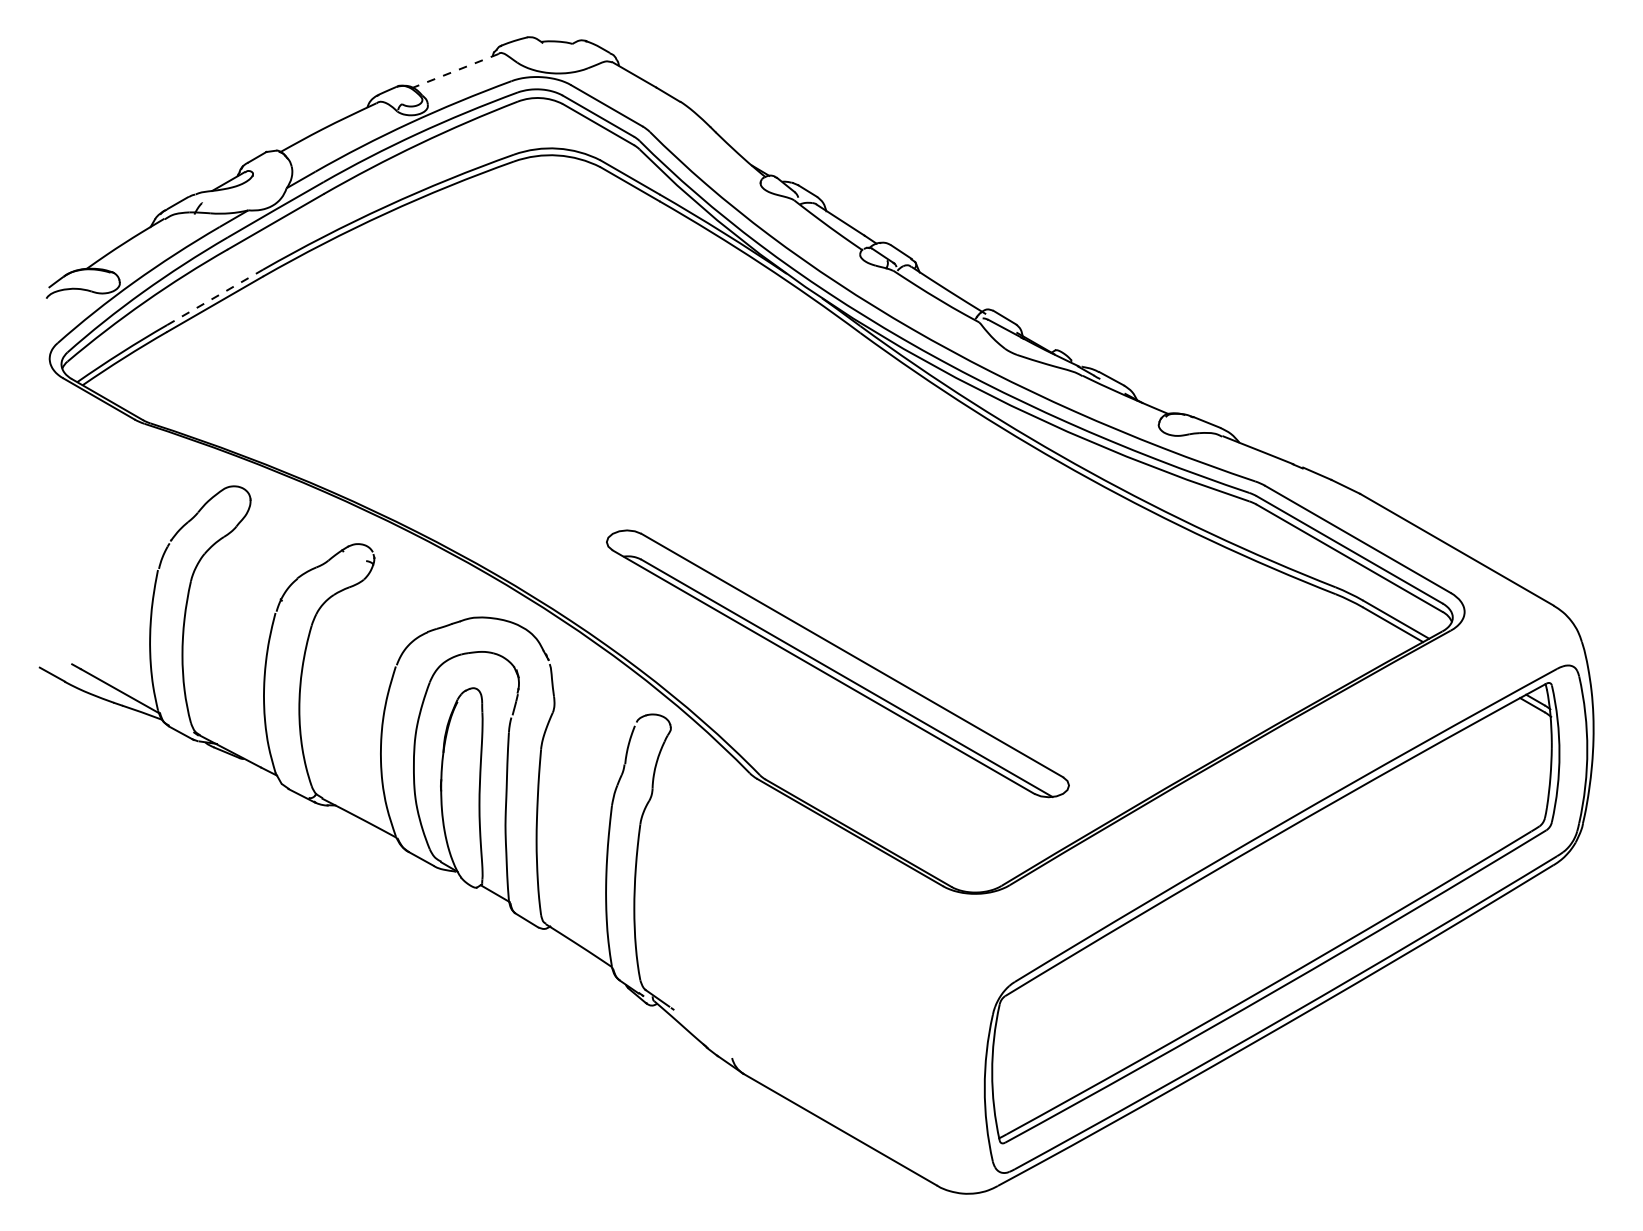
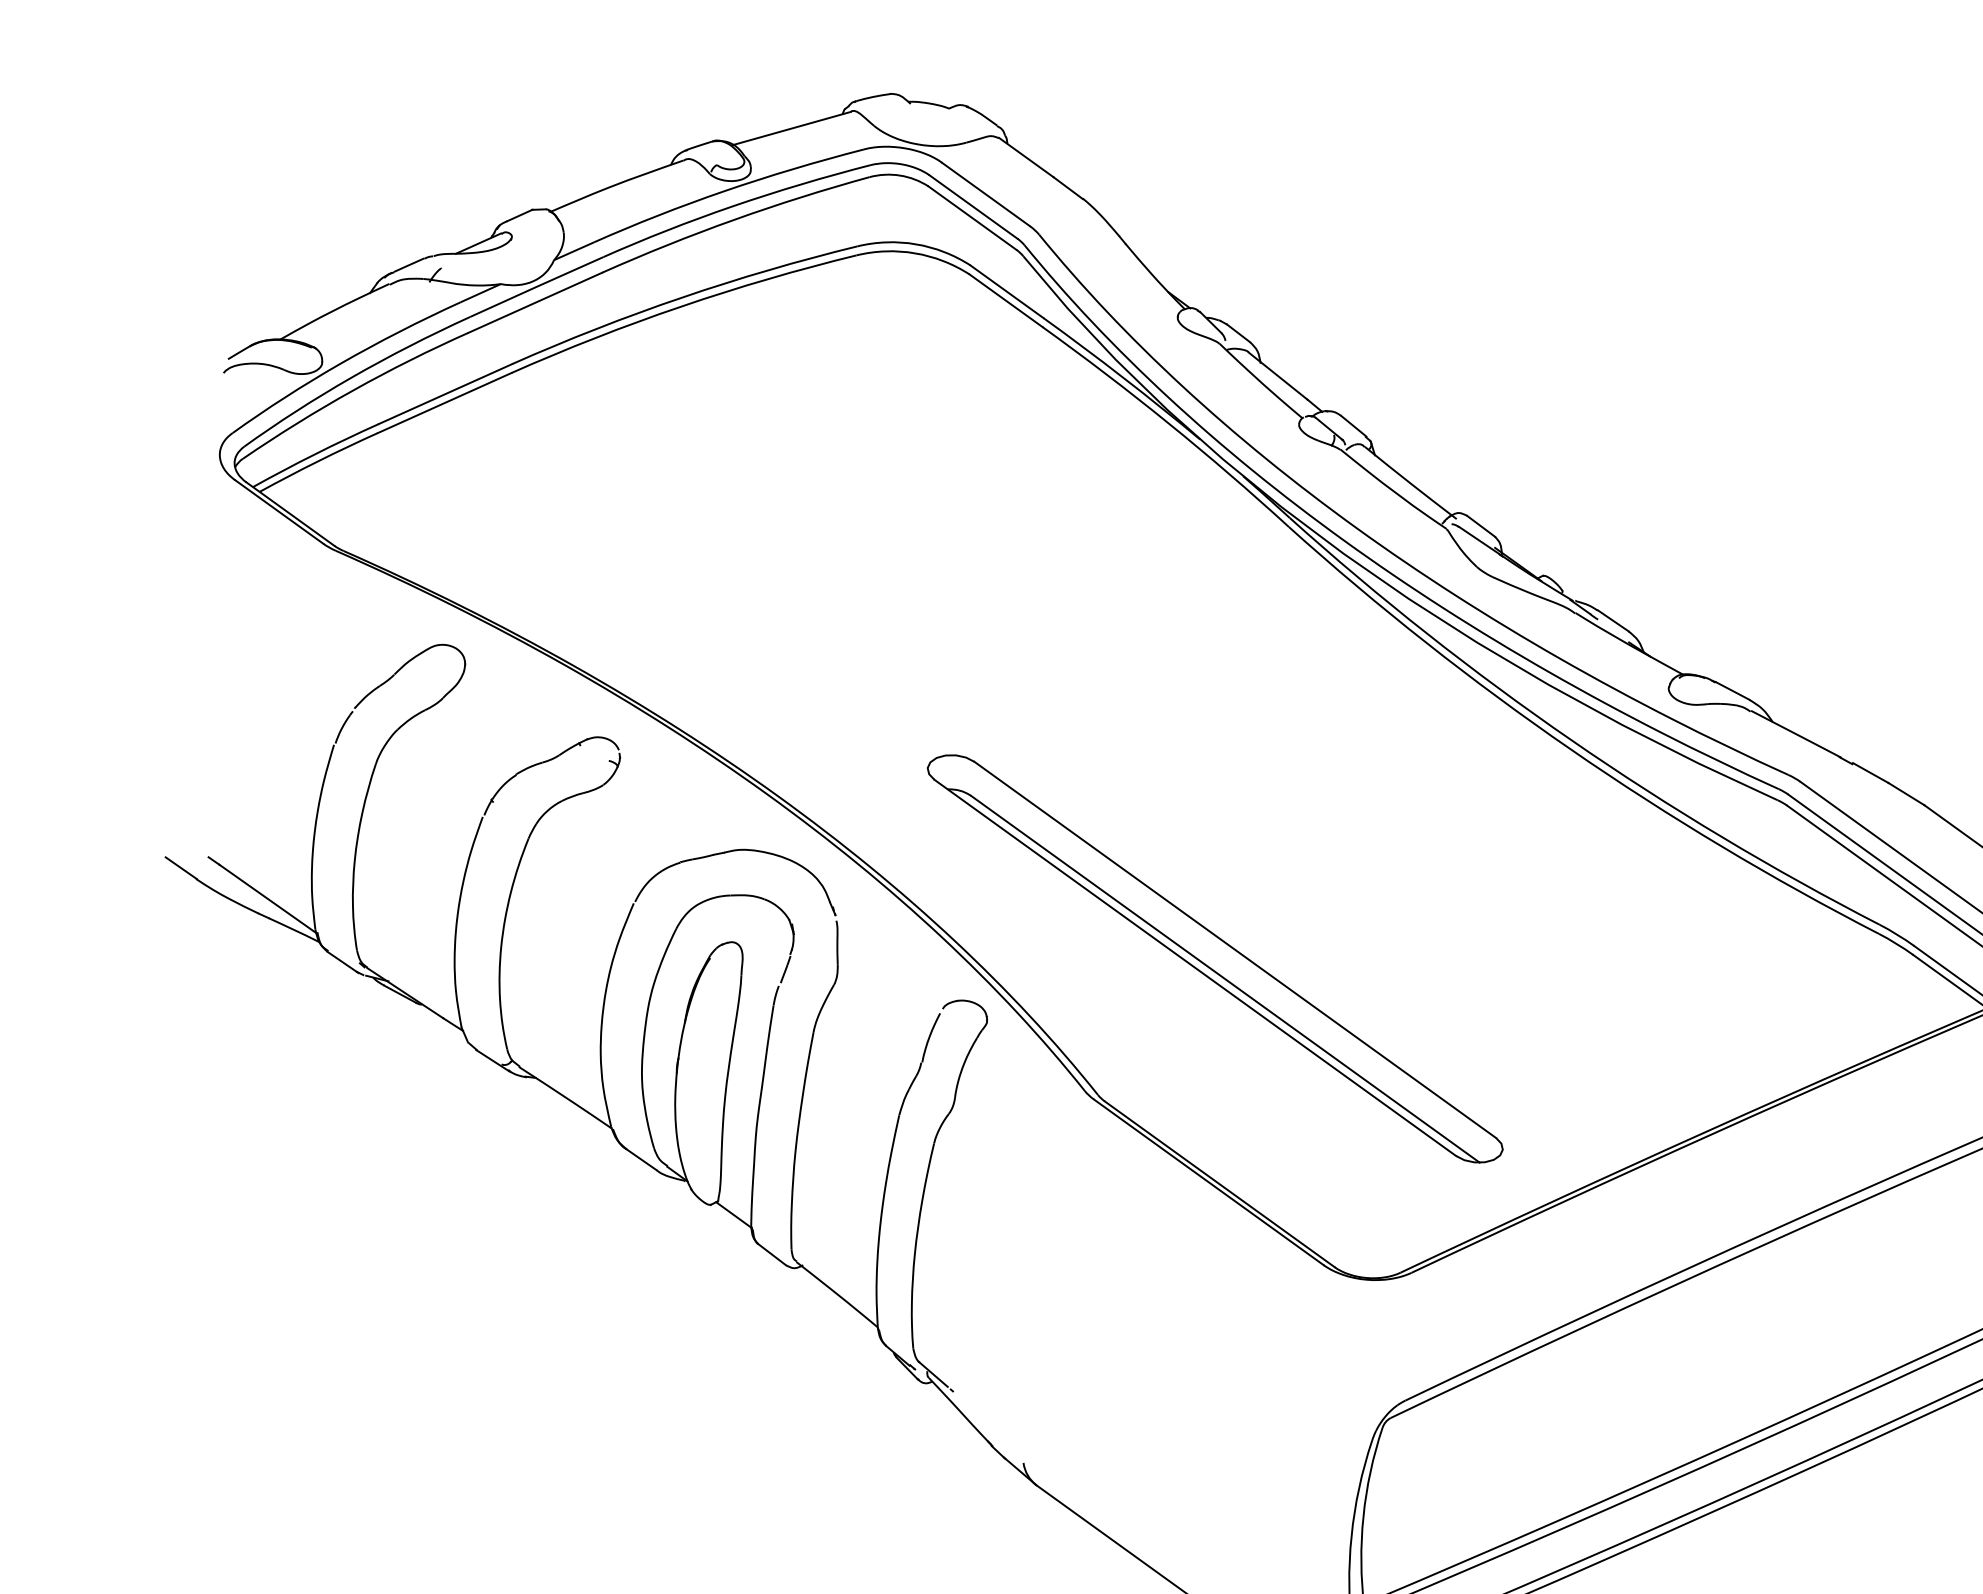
line: (455, 71) -> (791, 129), dashed -> solid
line: (215, 297) -> (446, 394), dashed -> solid

